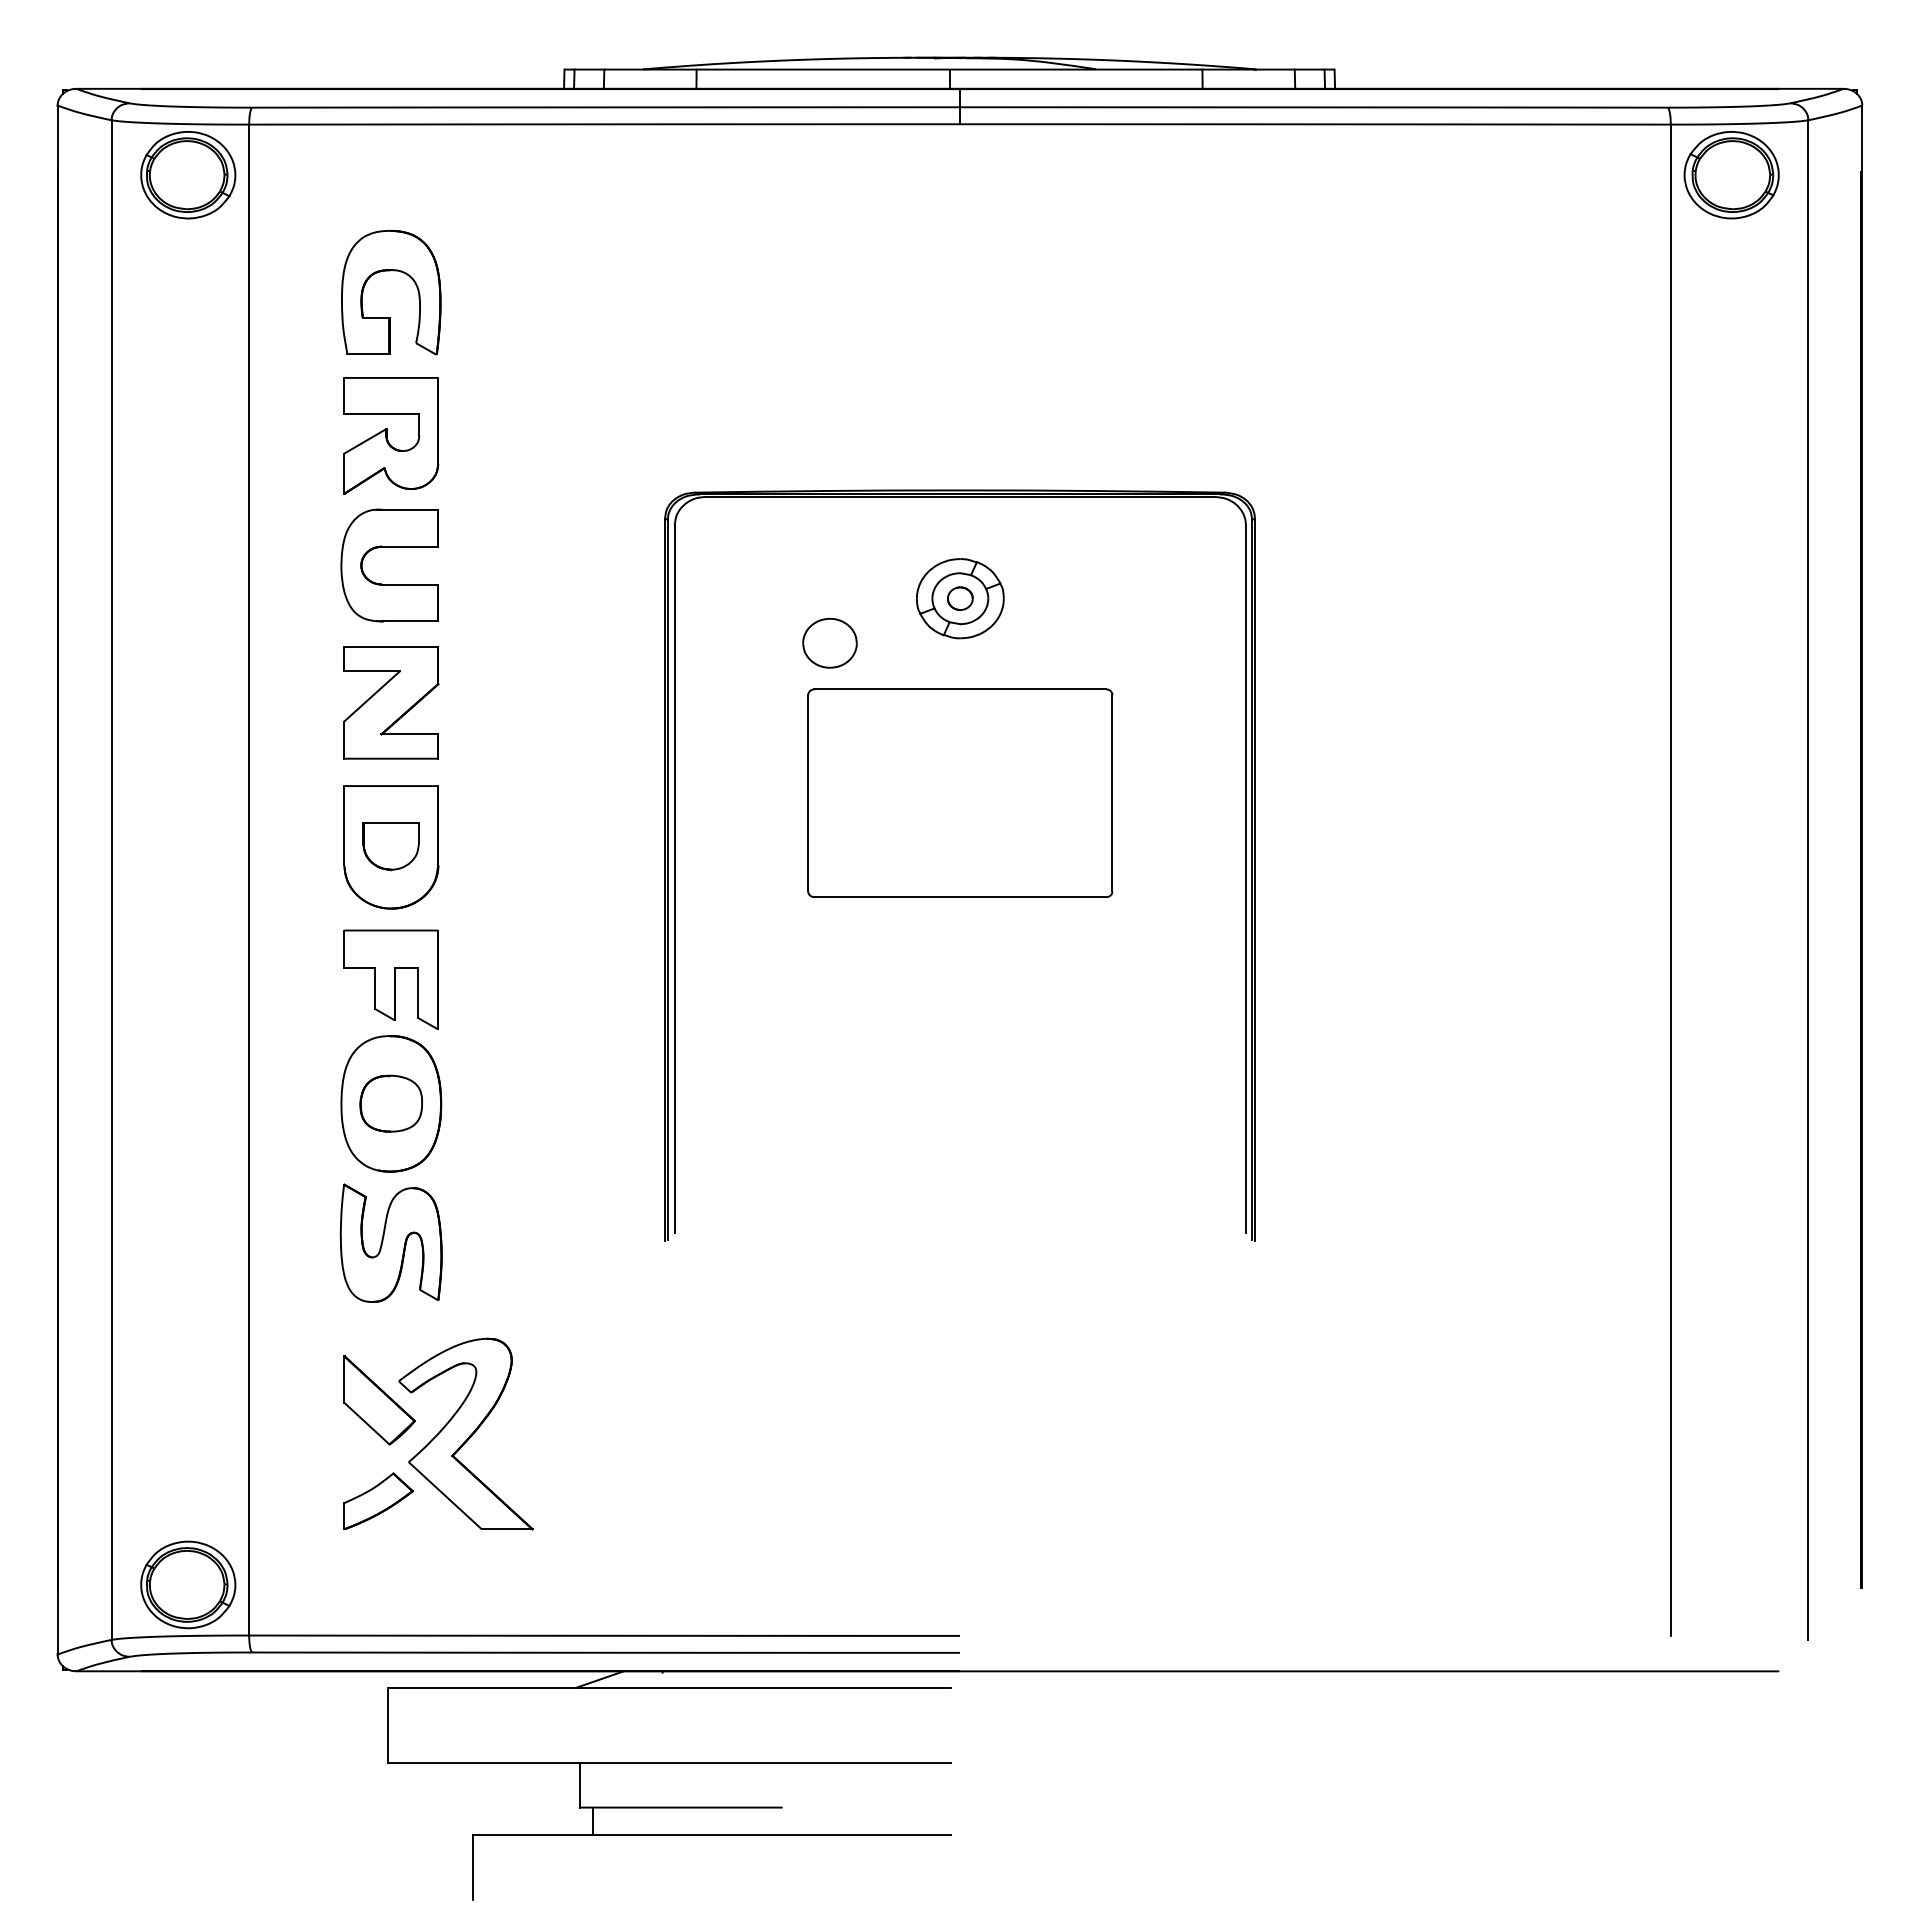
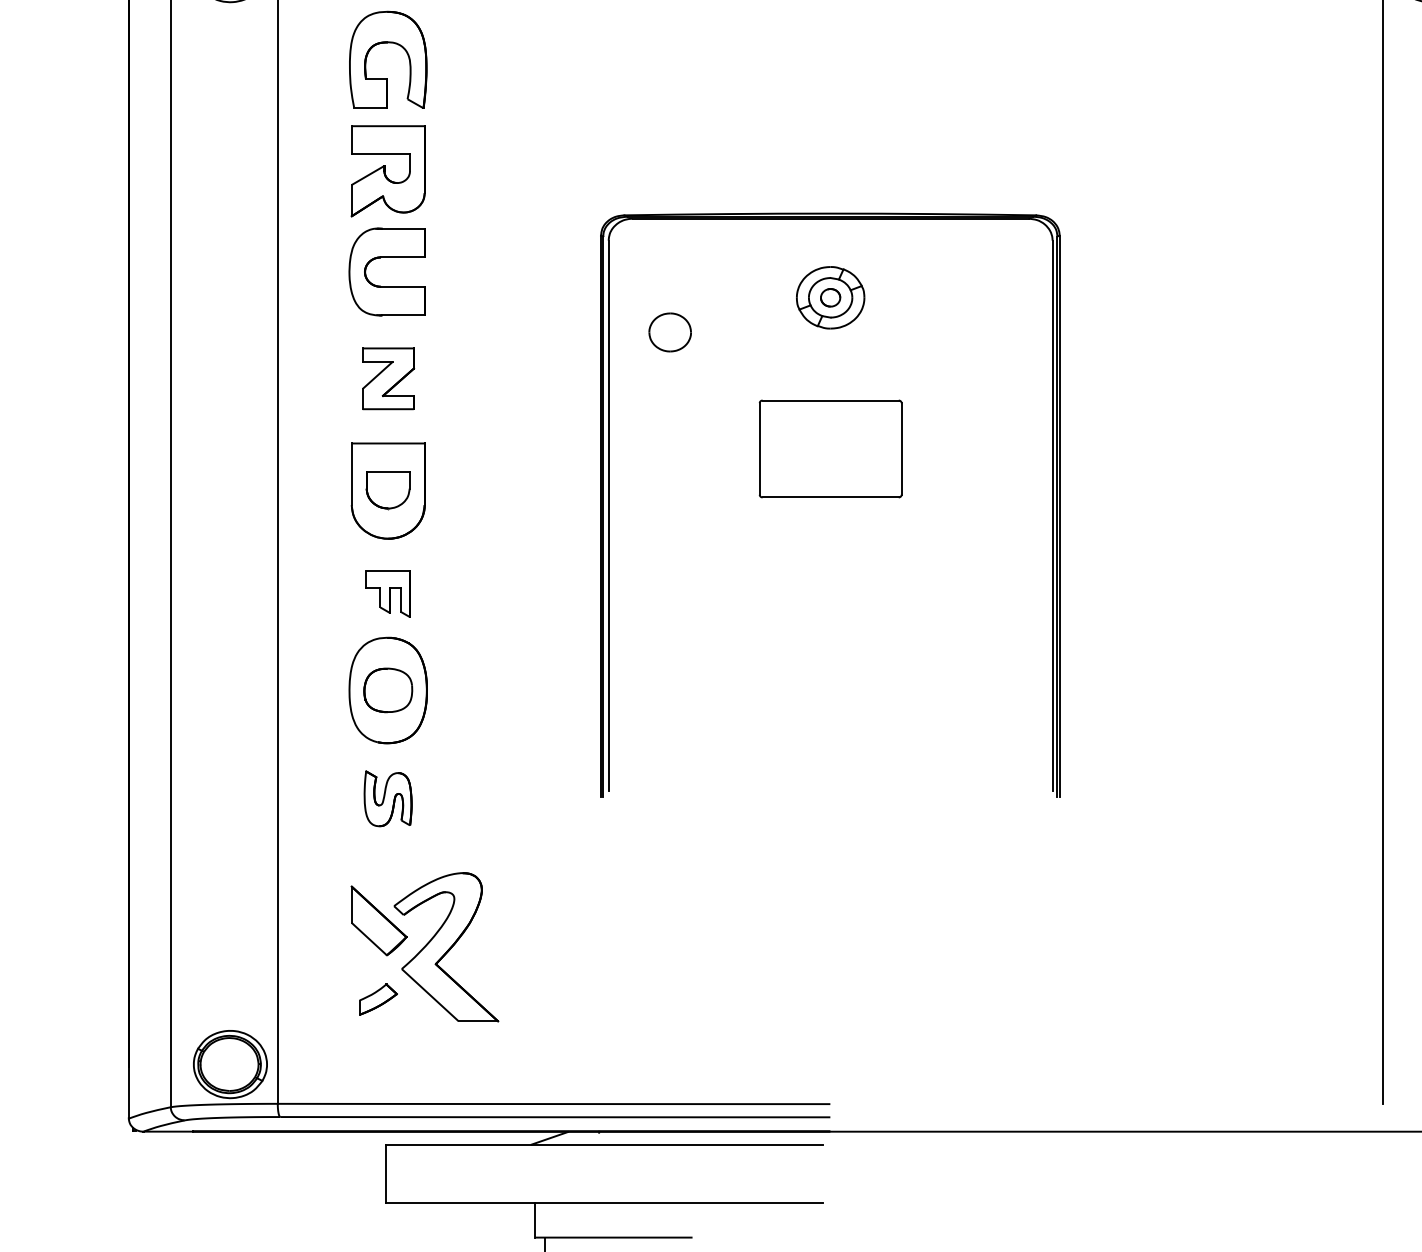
part: (829, 642) -> (669, 331), moved
part: (391, 702) -> (388, 378), size x0.7
part: (960, 792) -> (830, 448), size x0.6
part: (390, 979) -> (387, 593), size x0.6
part: (390, 1242) -> (387, 798), size x0.6
part: (378, 1501) -> (378, 999), size x0.7

